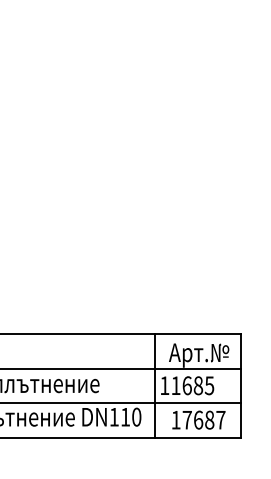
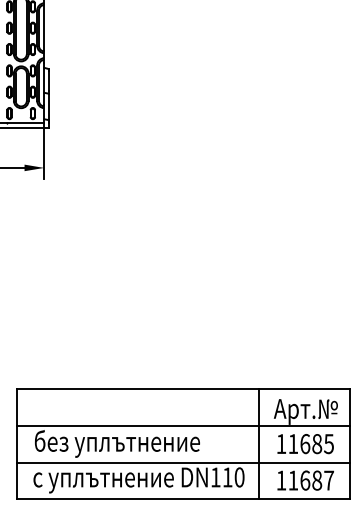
text: (187, 386) -> (305, 444), moved
text: (187, 420) -> (293, 480), 17687 -> 11687

